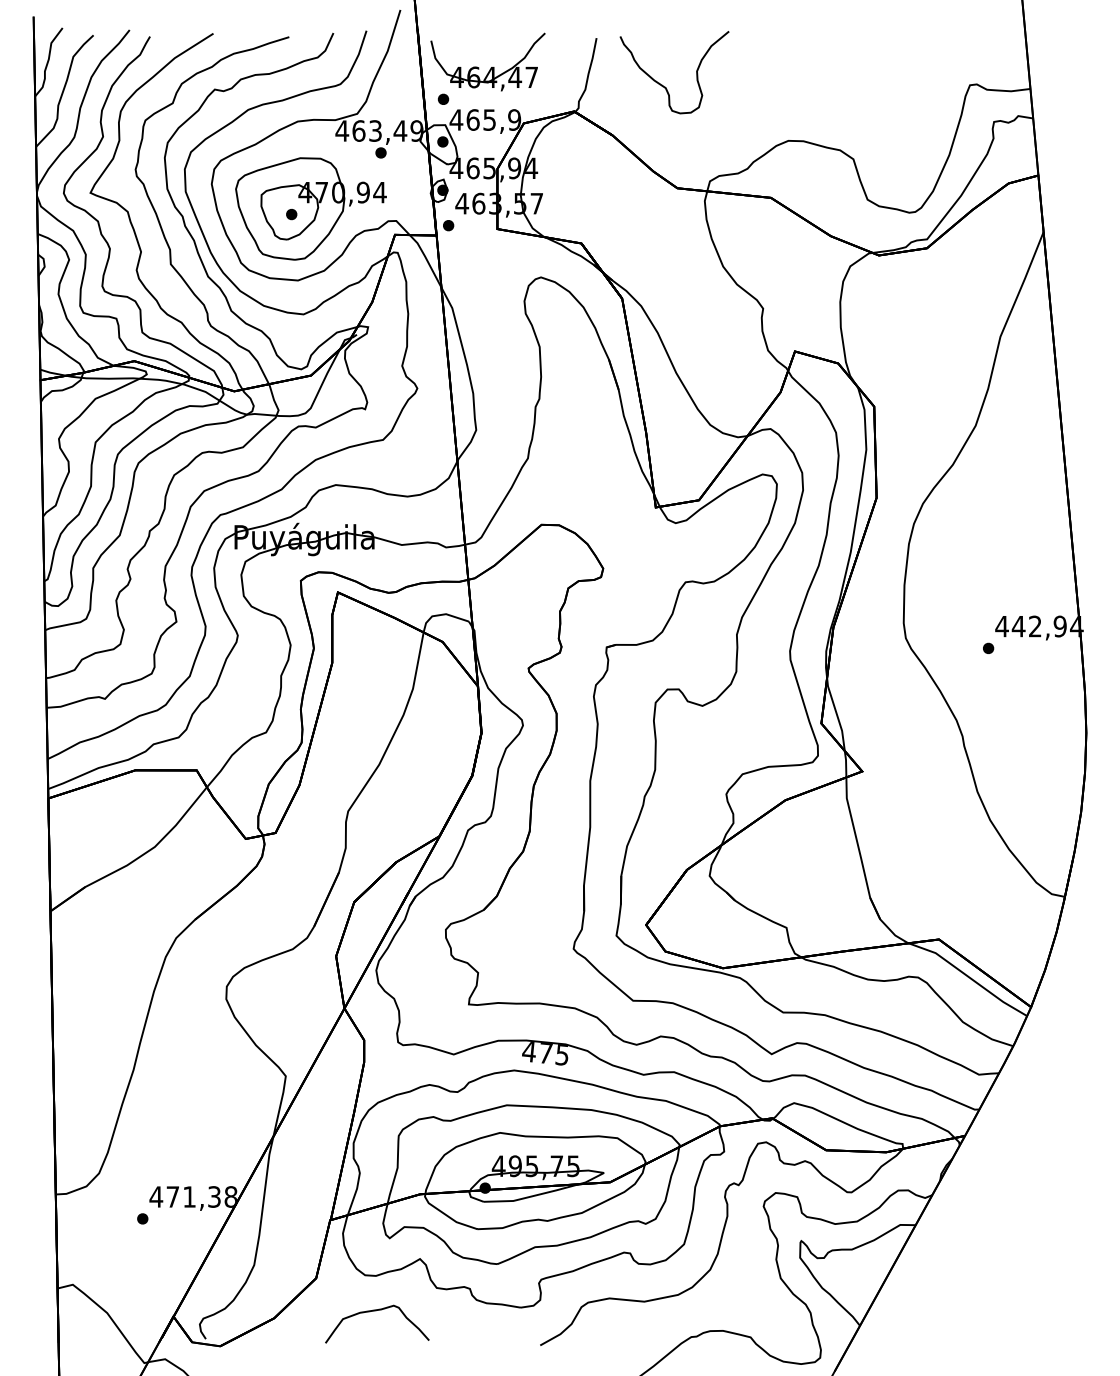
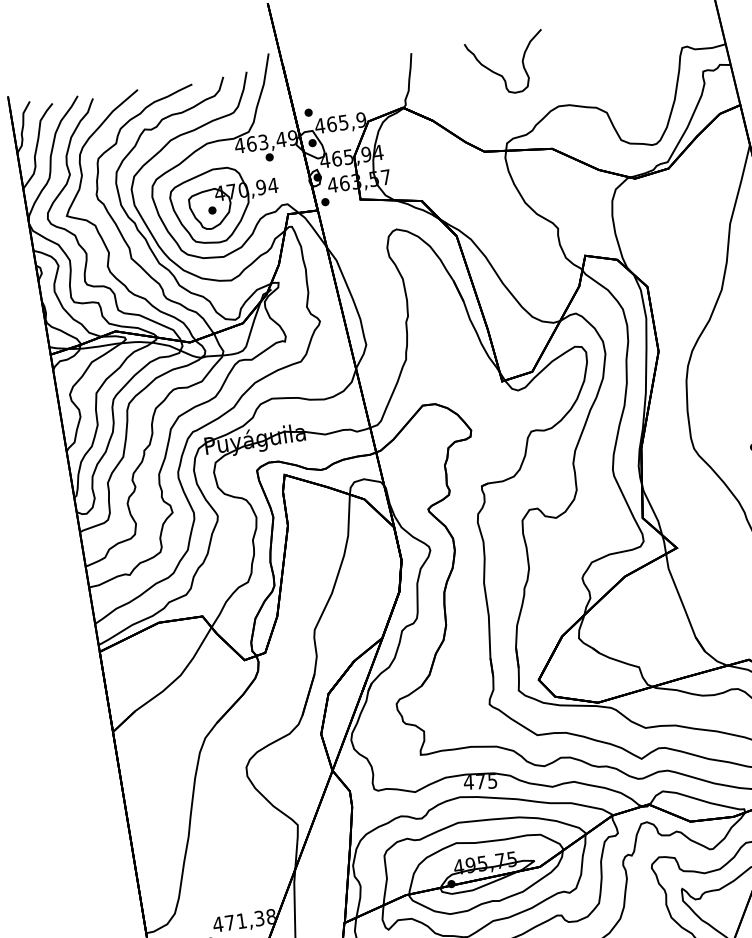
part: (490, 67) -> (338, 85), removed
curve: (665, 86) -> (501, 75), moved

